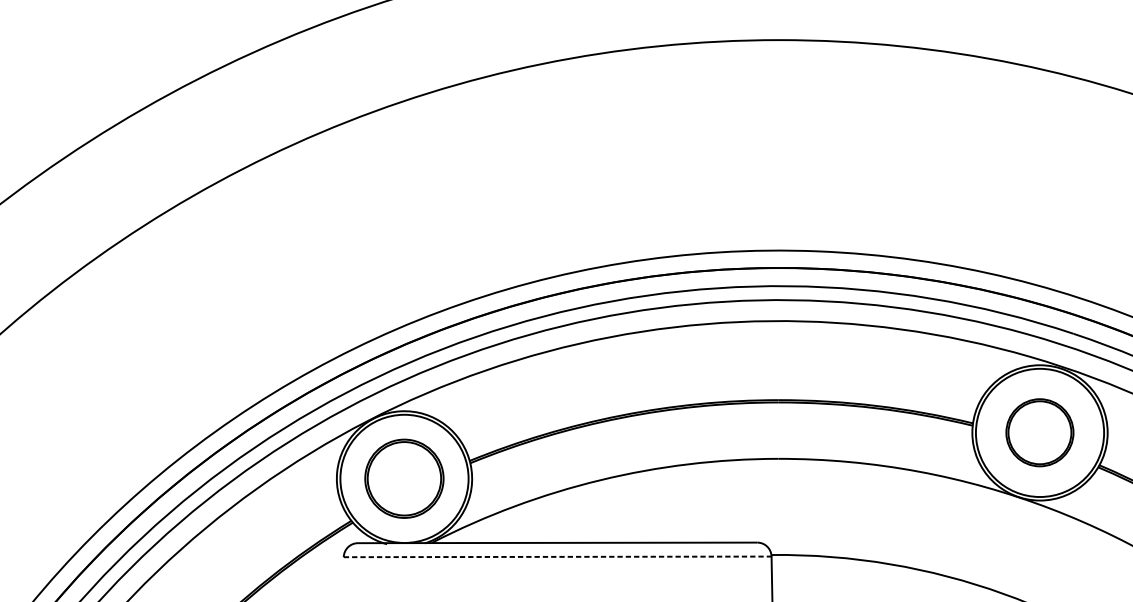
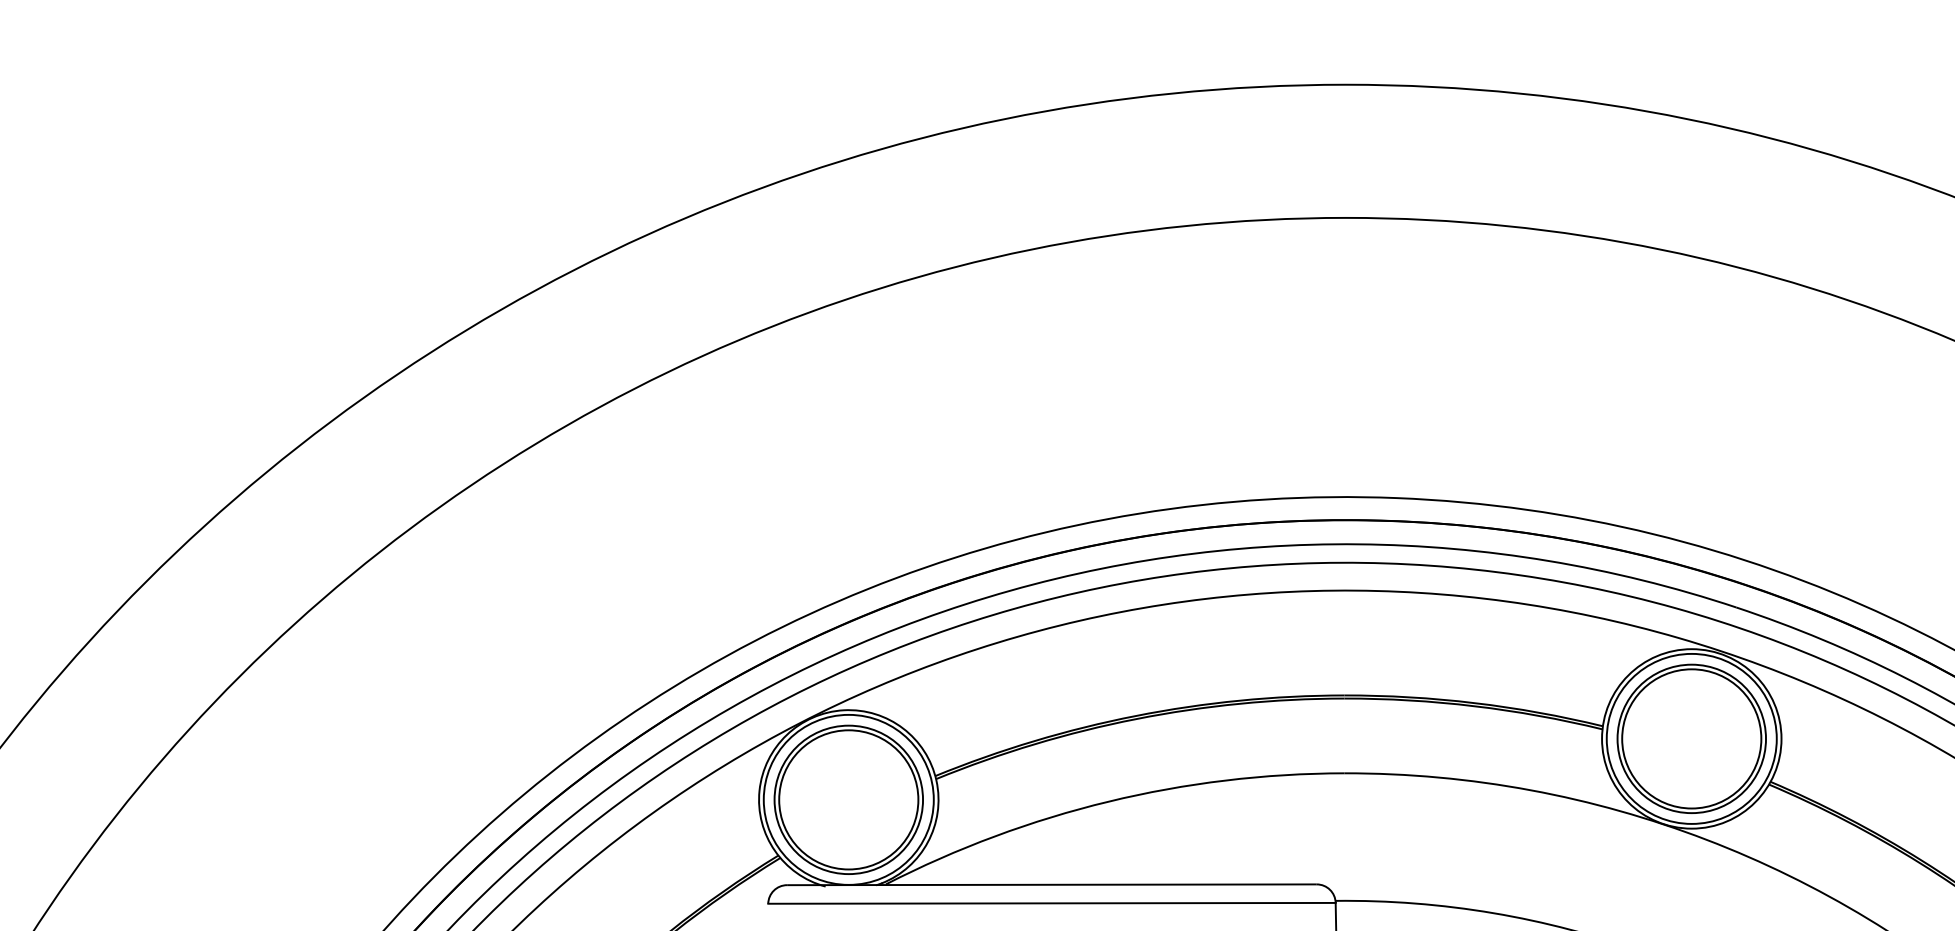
part: (1039, 432) -> (1691, 738), size x1.67
part: (404, 478) -> (848, 799), size x1.43
line: (557, 556) -> (1051, 903), dashed -> solid

